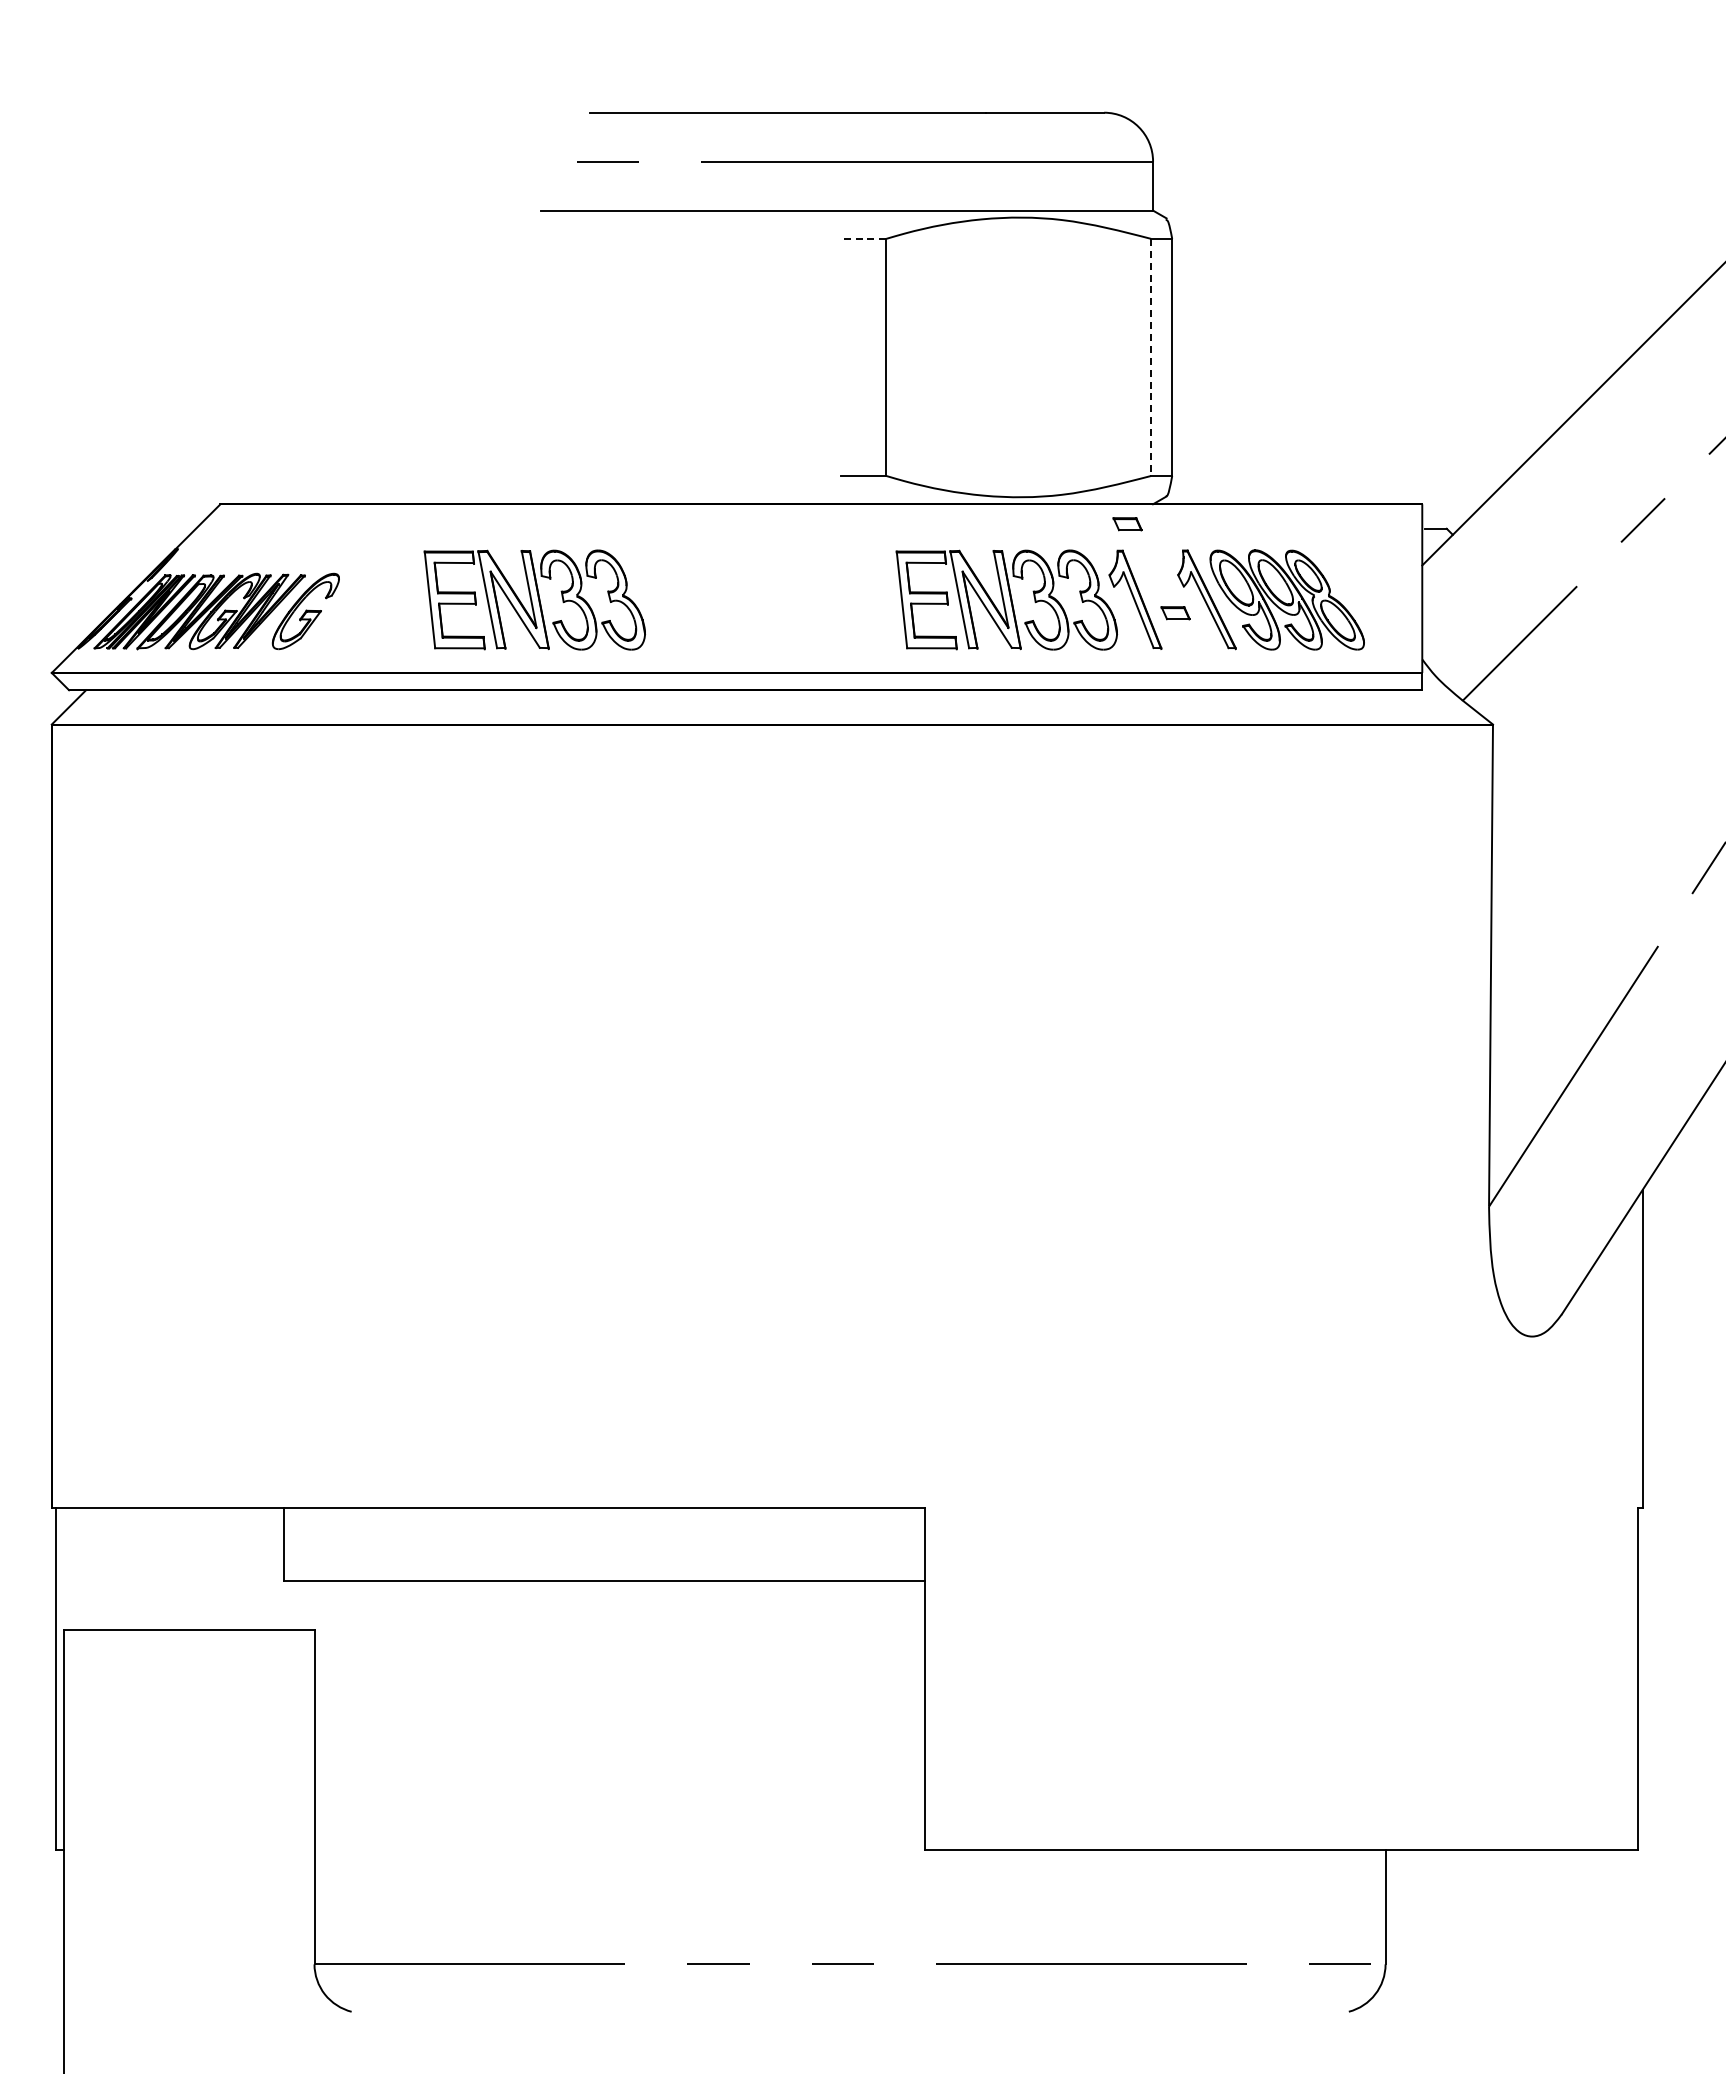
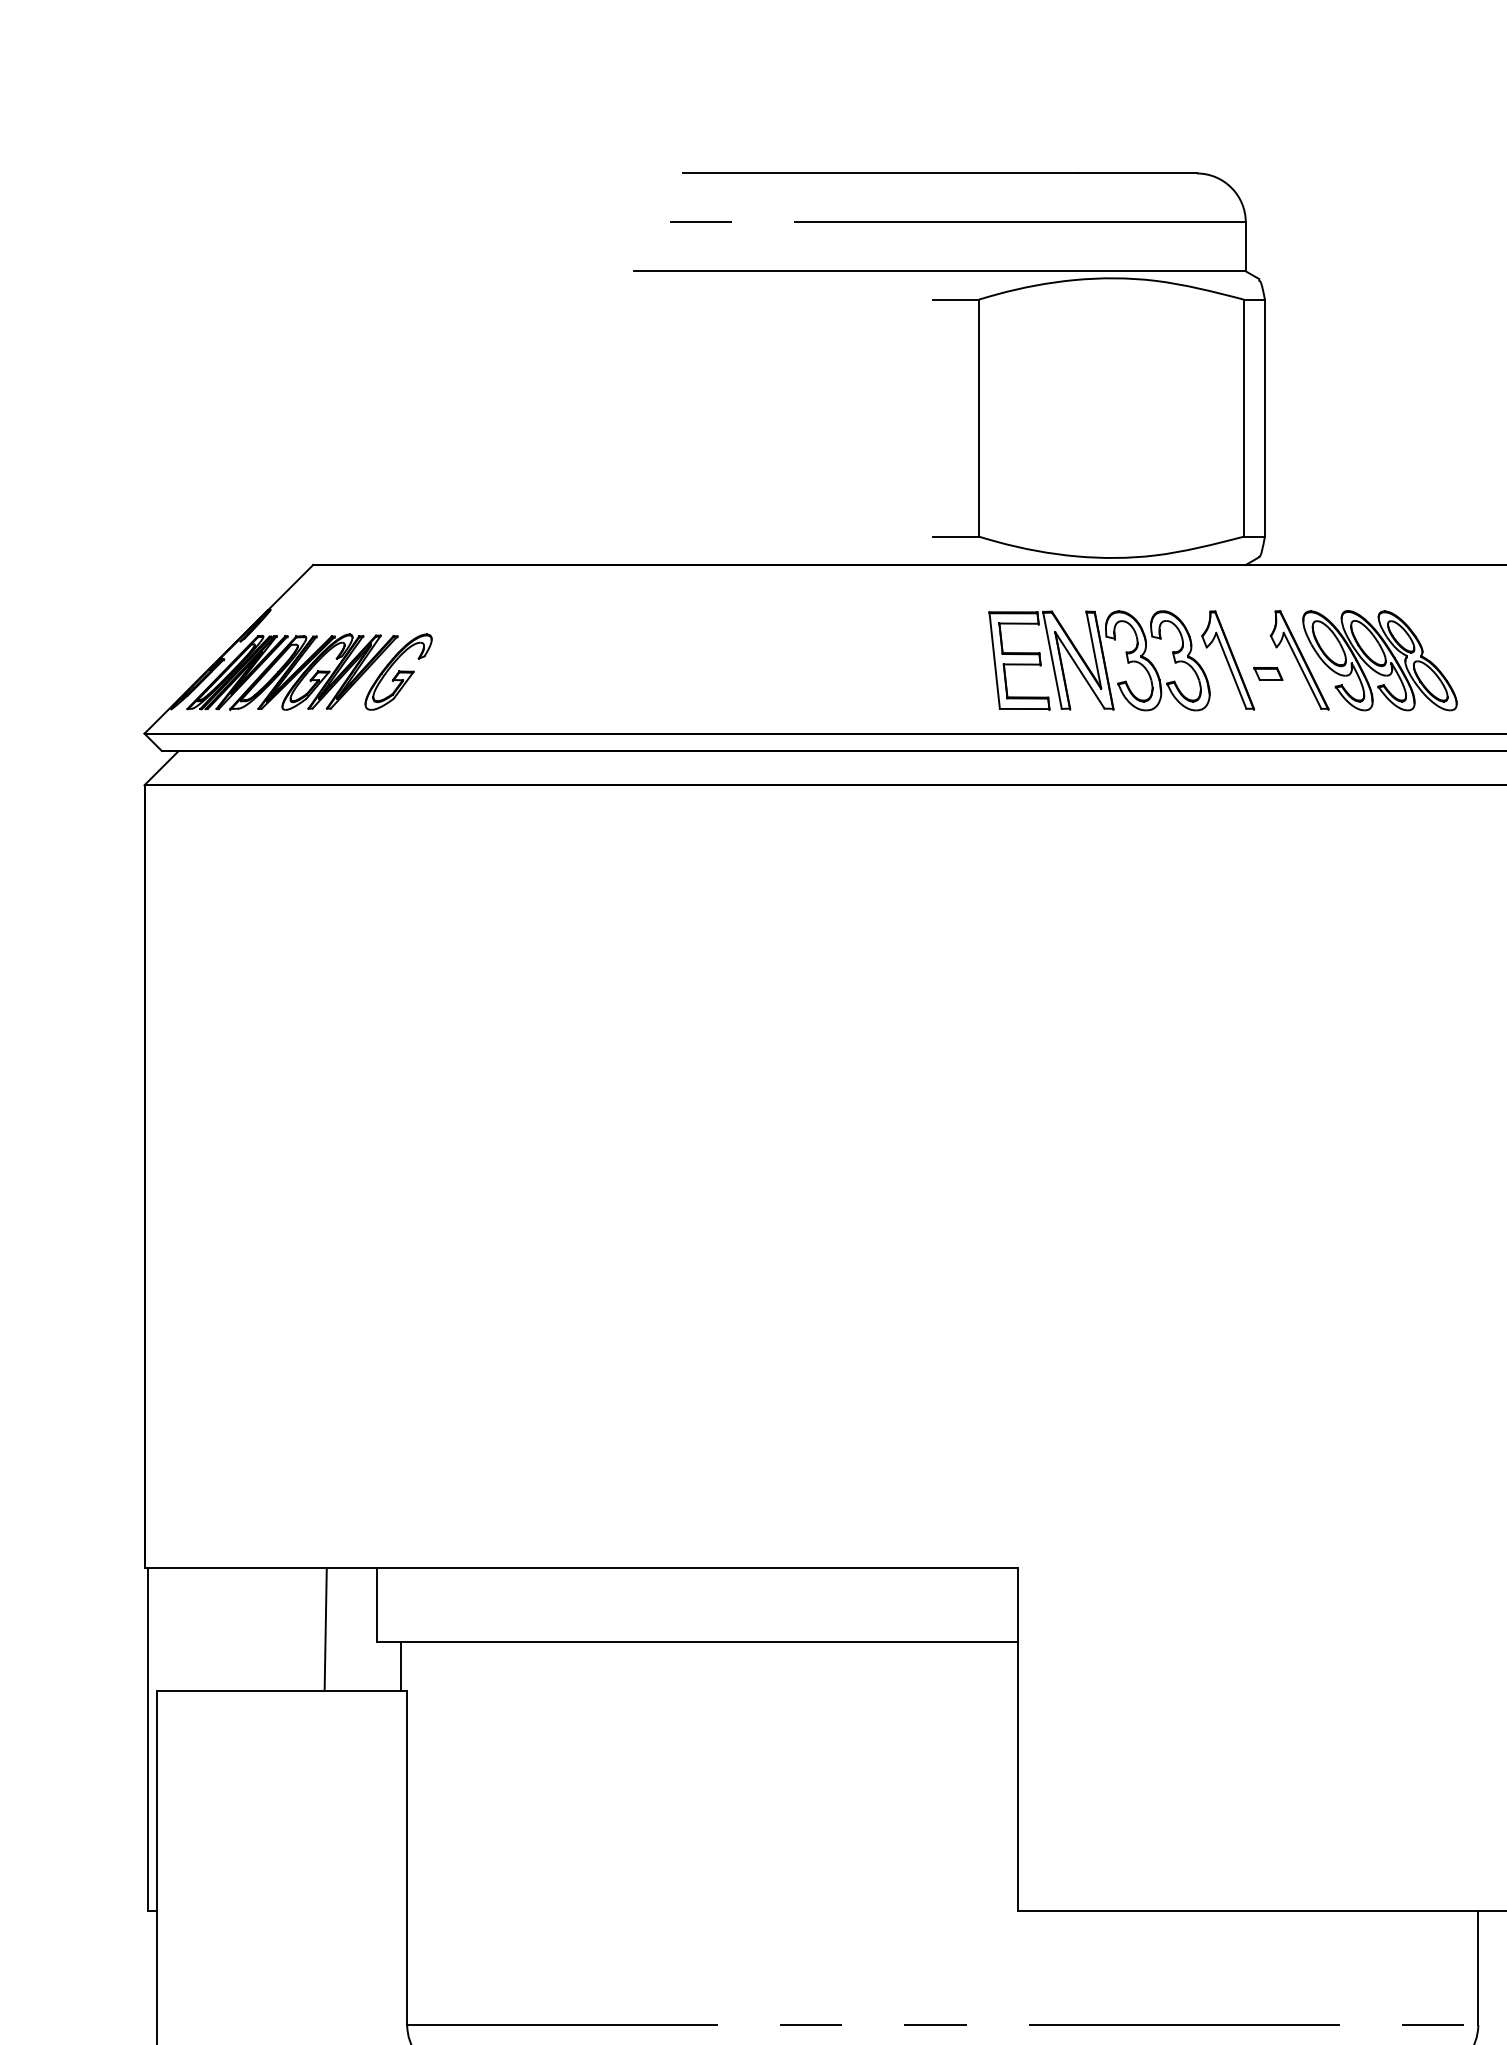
line: (863, 238) -> (956, 299), dashed -> solid
line: (1151, 357) -> (1244, 418), dashed -> solid
part: (1127, 524) -> (1220, 585), removed
part: (534, 599) -> (627, 660), removed
line: (232, 1568) -> (325, 1629), added
line: (308, 1605) -> (401, 1666), added

